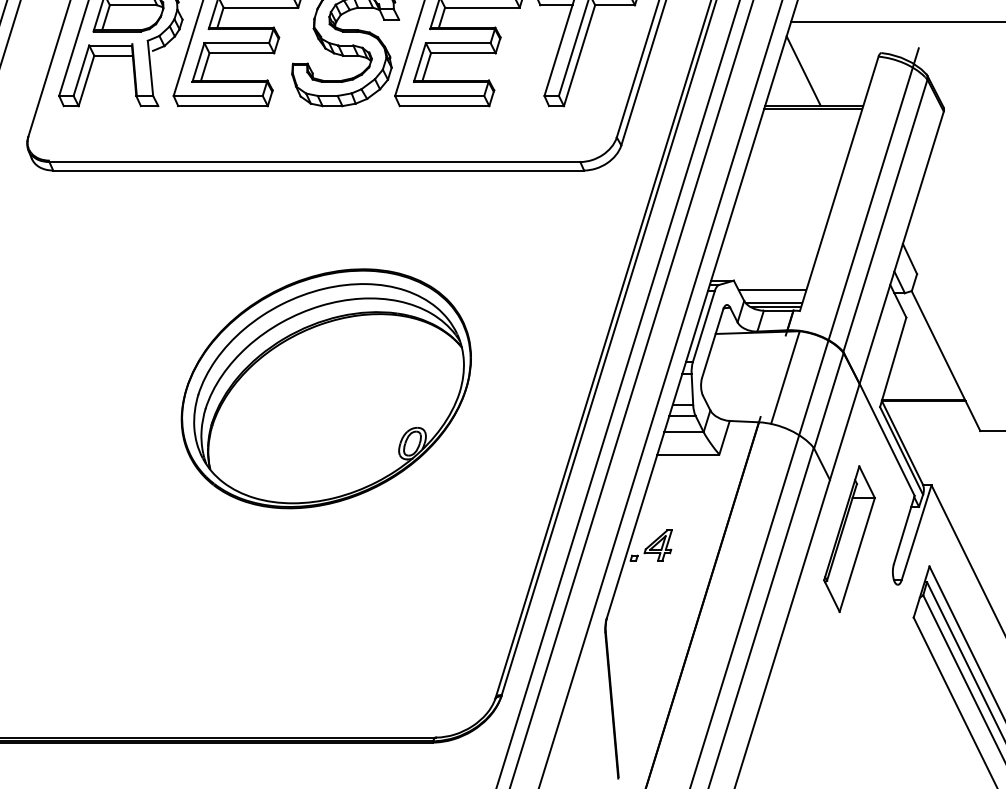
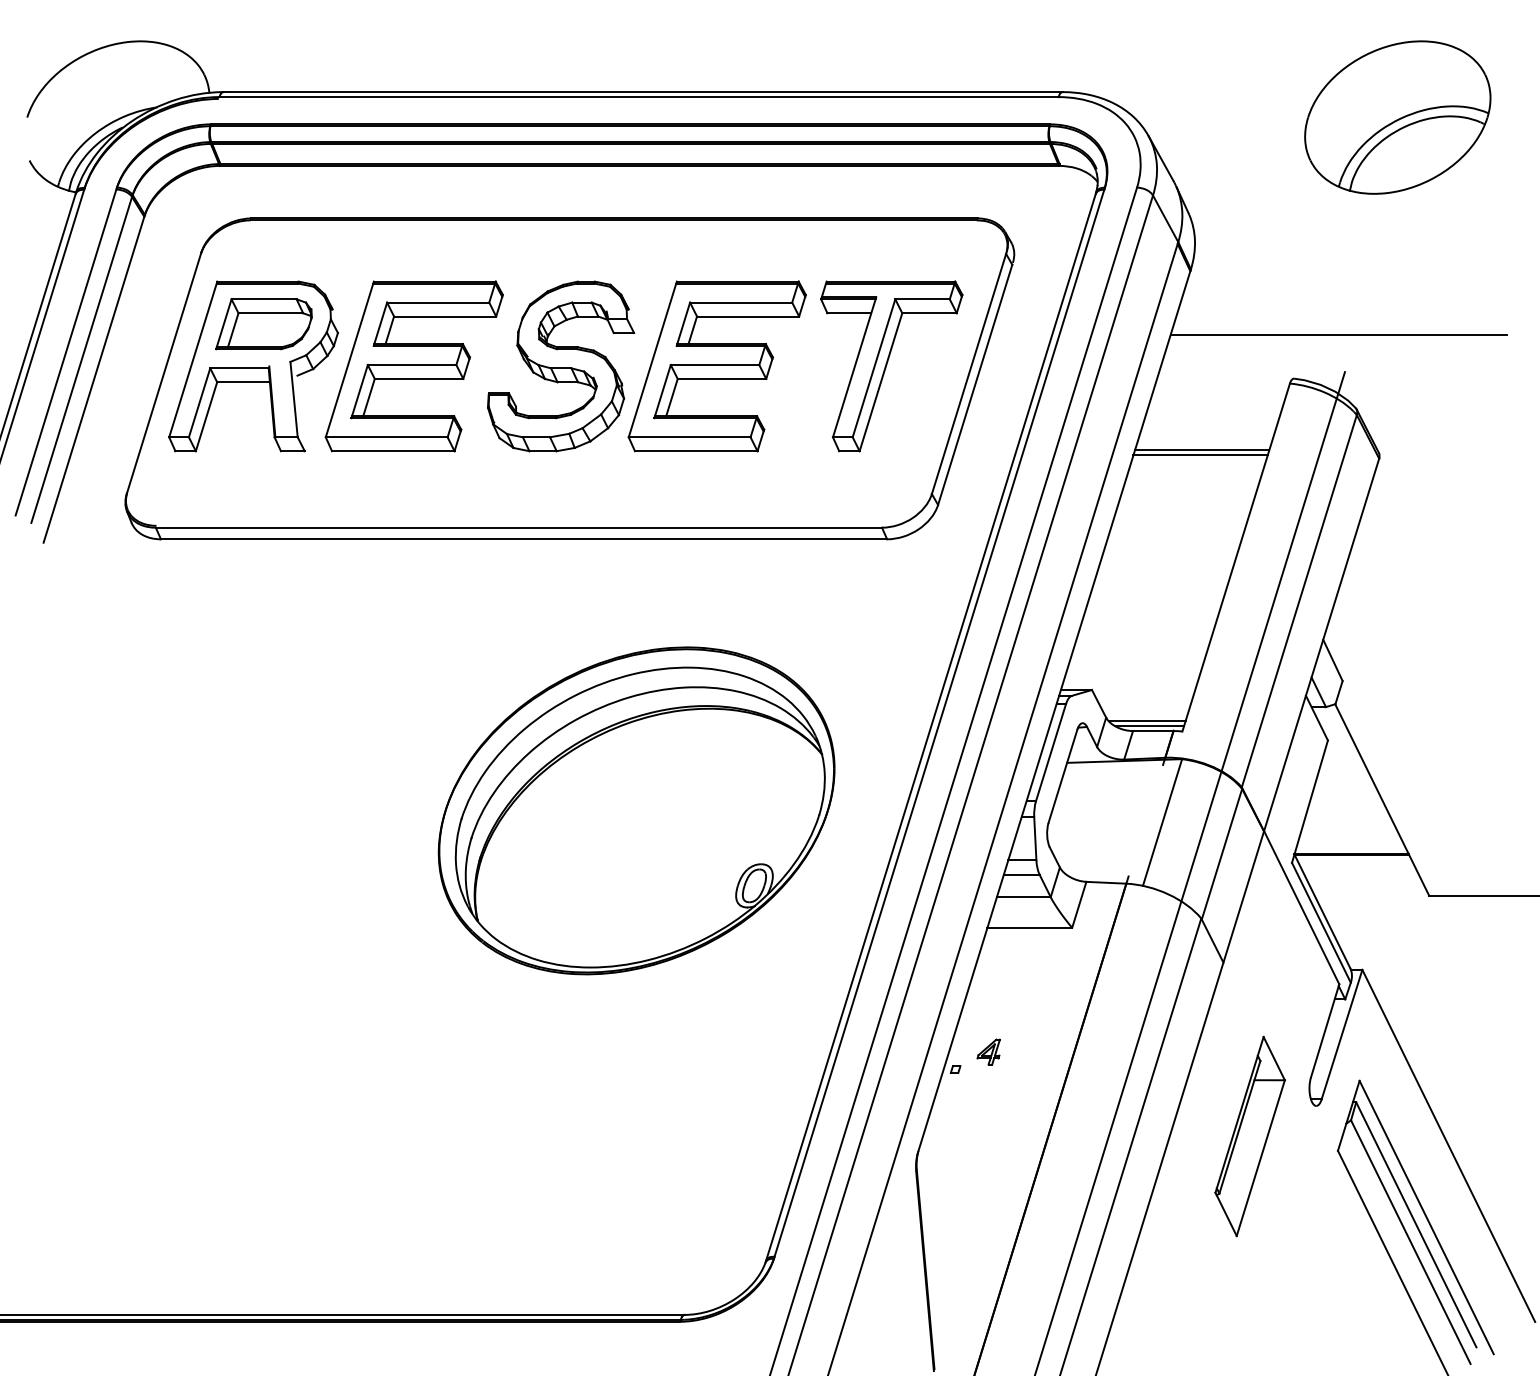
line: (803, 70) -> (1187, 402), removed
line: (772, 289) -> (1144, 702), removed
part: (326, 388) -> (636, 810), moved
part: (849, 539) -> (1249, 1136), moved
part: (658, 544) -> (988, 1051), size x0.6

